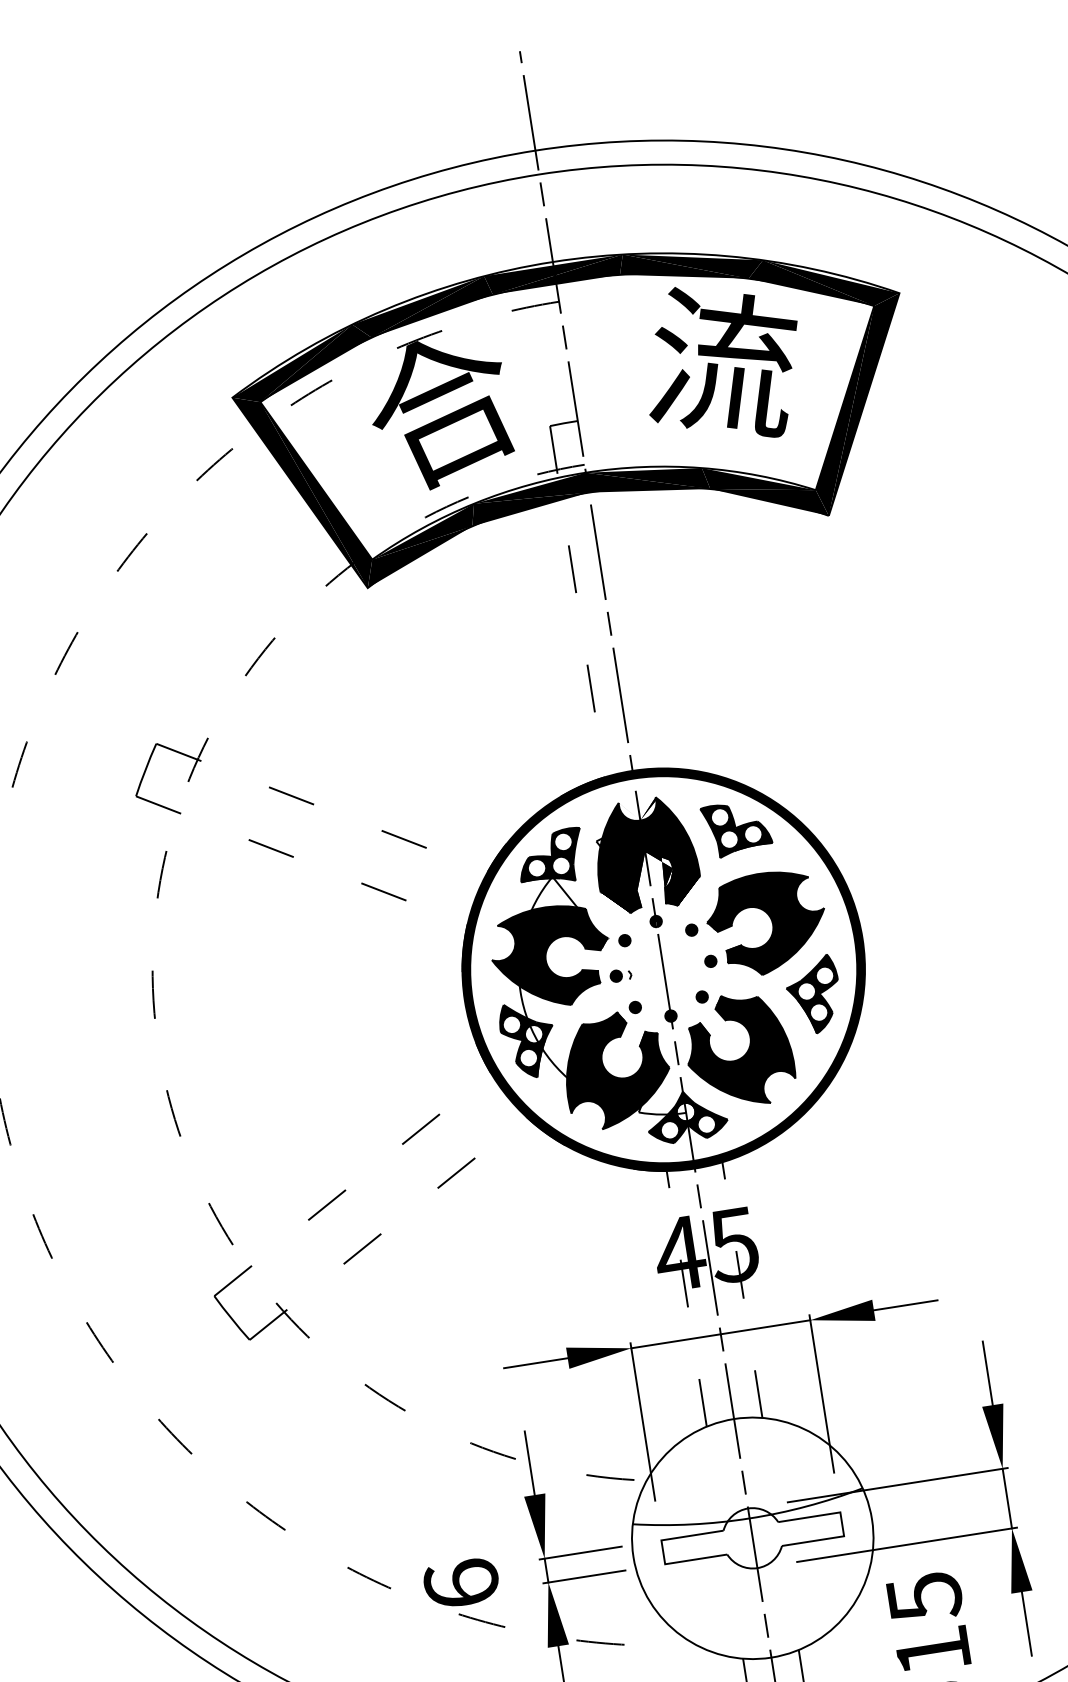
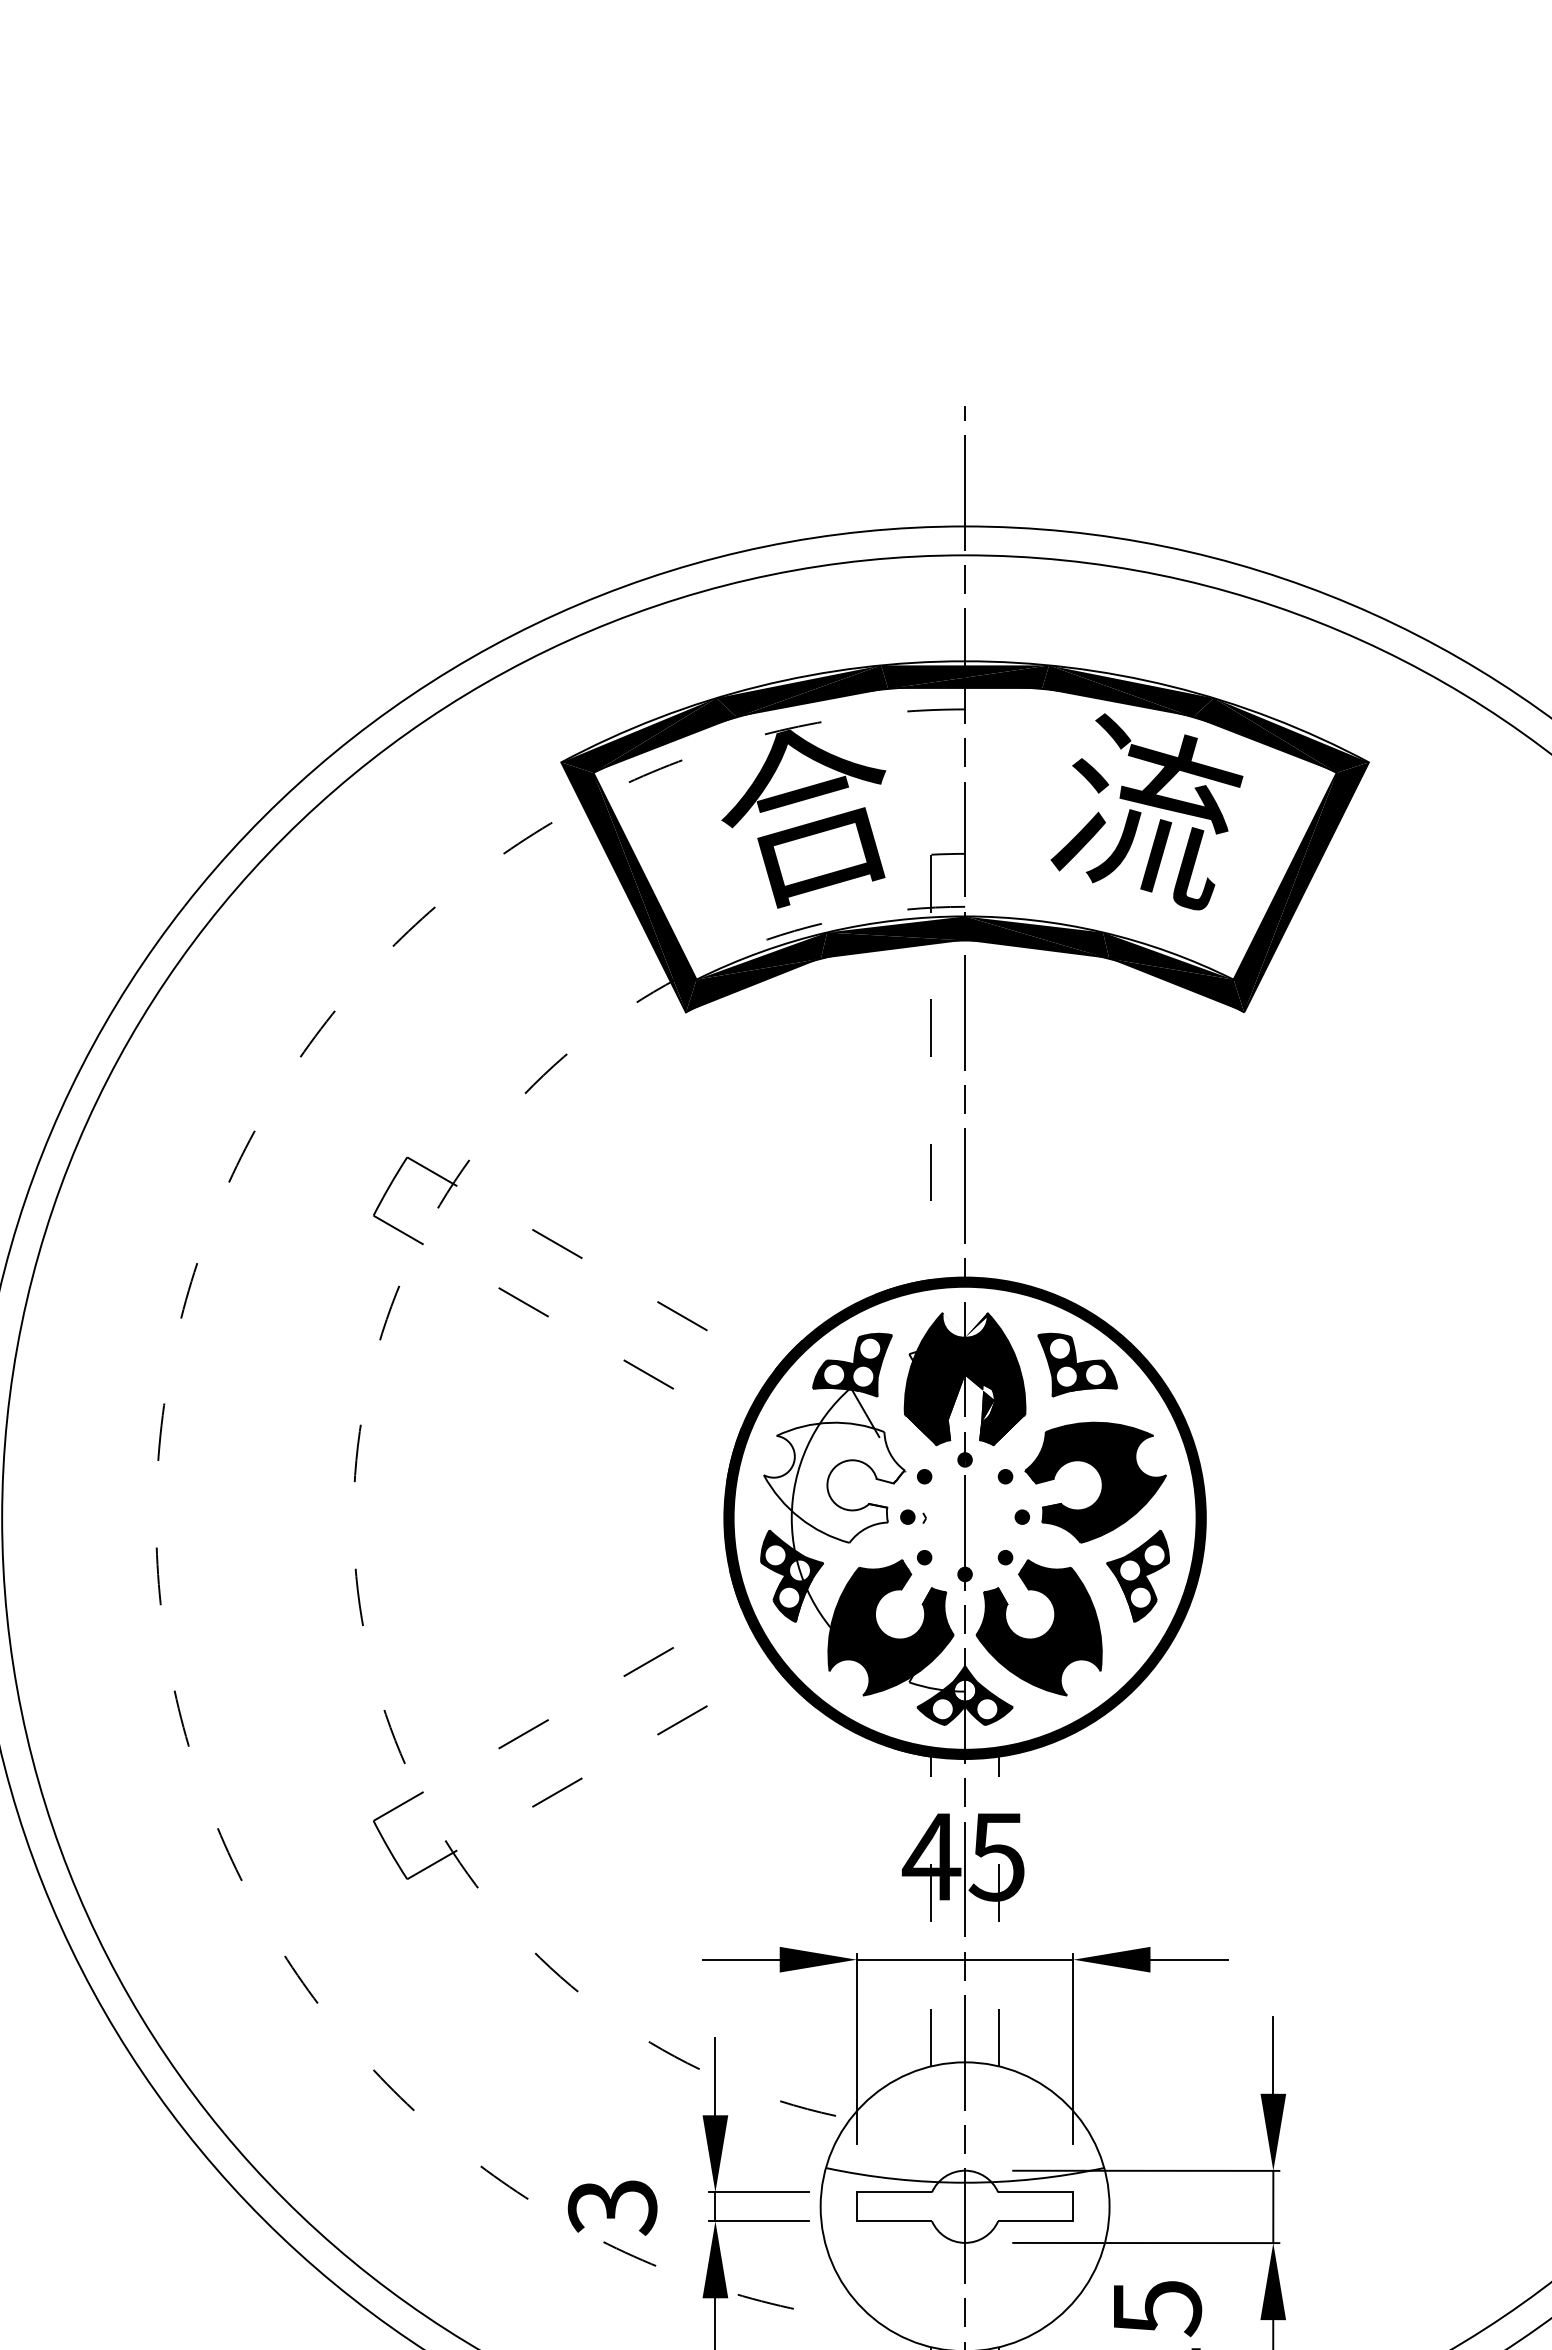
fill: (550, 957) -> (833, 1482), removed
text: (461, 1584) -> (612, 2207), 6 -> 3

